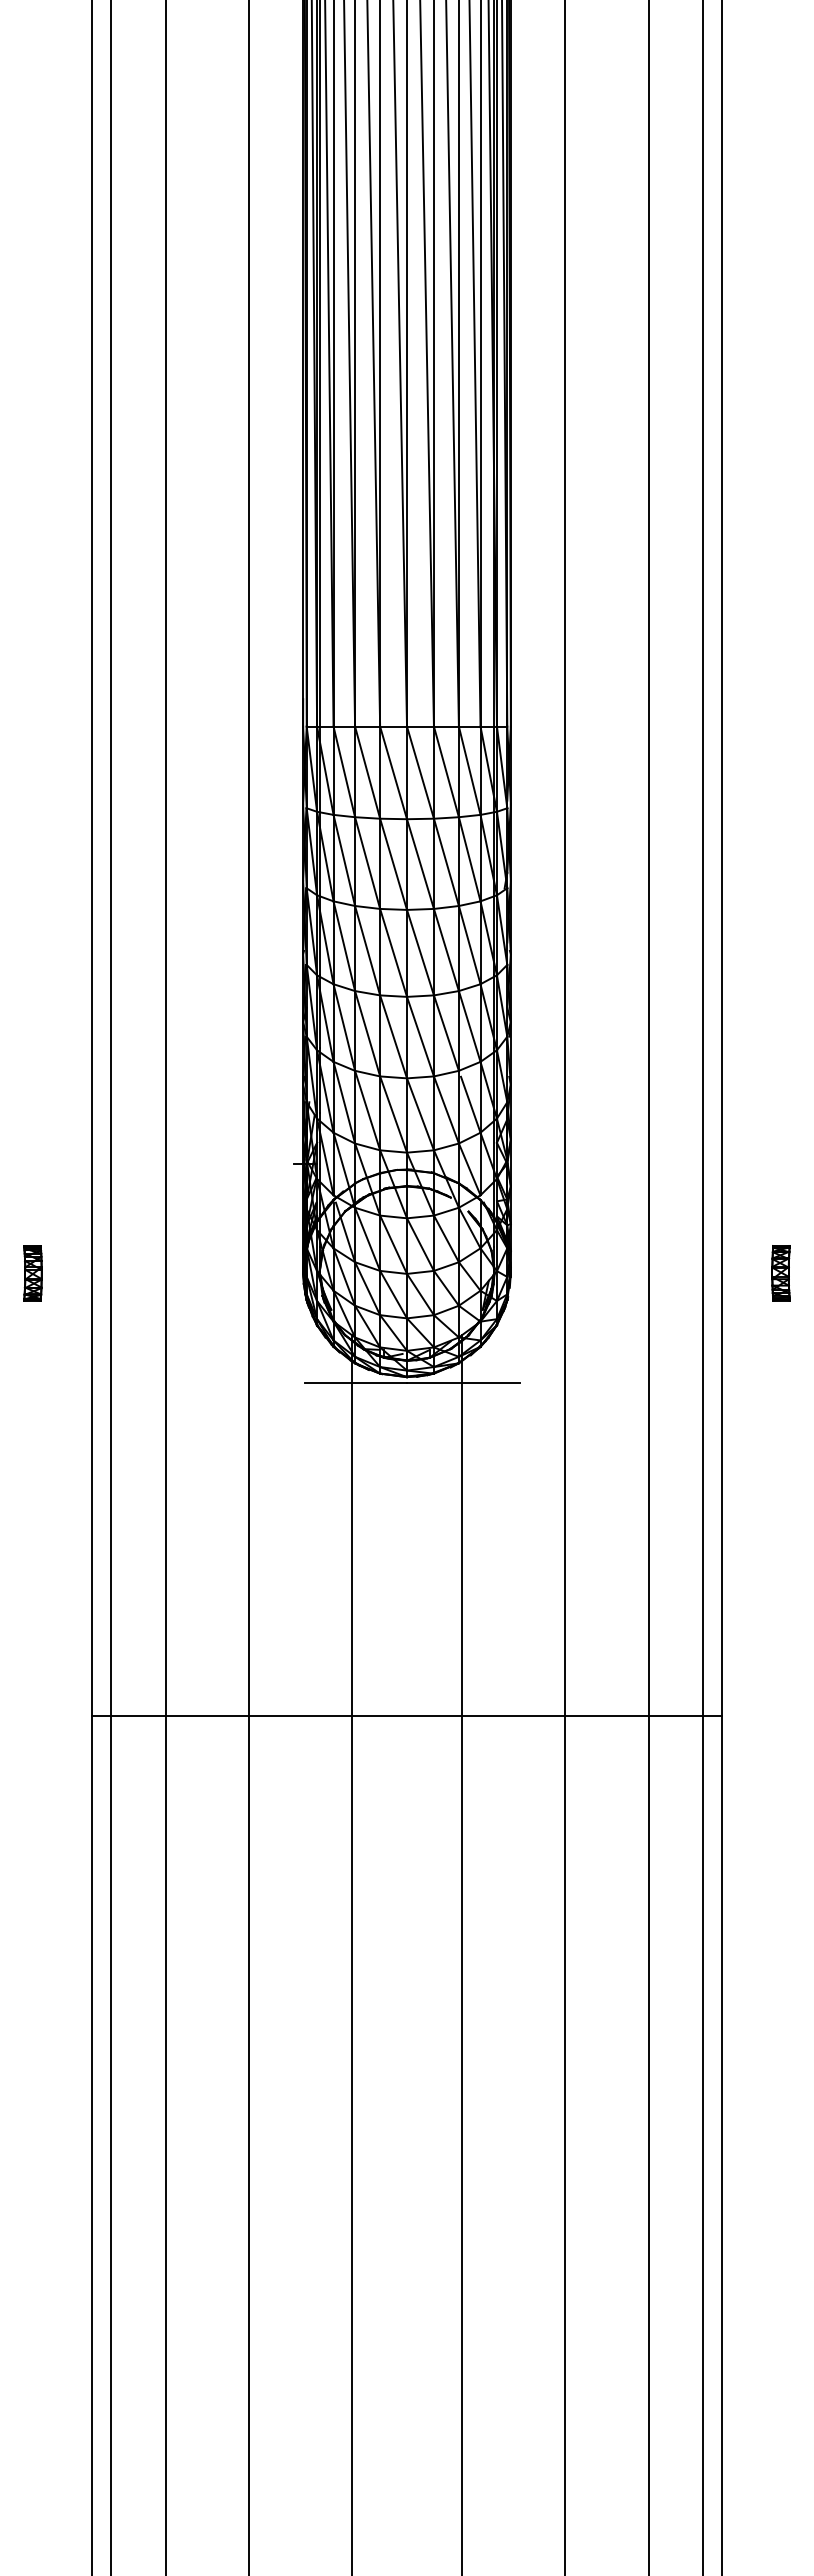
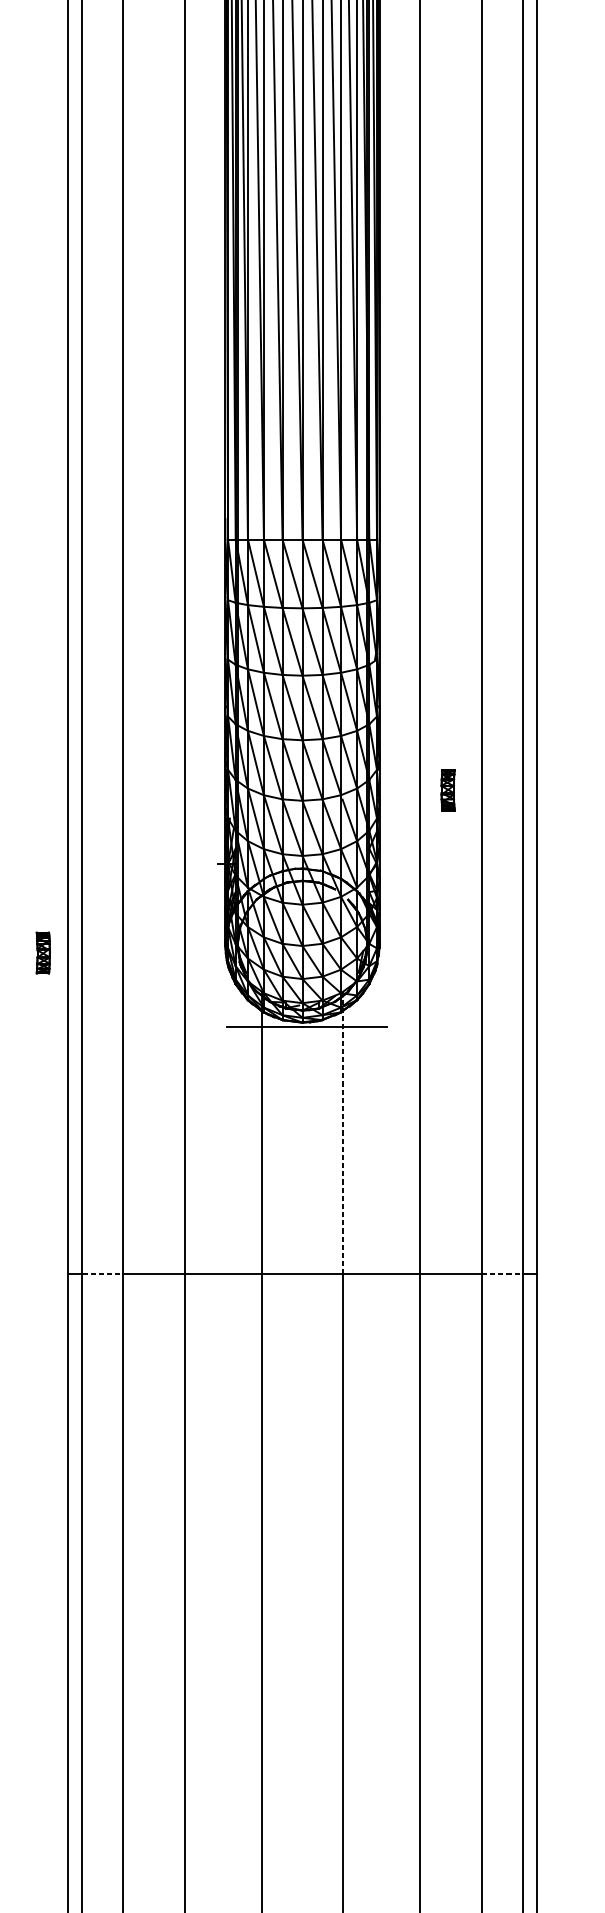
part: (32, 1273) -> (42, 953), moved
part: (780, 1273) -> (447, 790), moved
line: (461, 1525) -> (342, 1132), solid -> dashed
line: (138, 1716) -> (103, 1274), solid -> dashed
line: (676, 1716) -> (502, 1274), solid -> dashed

